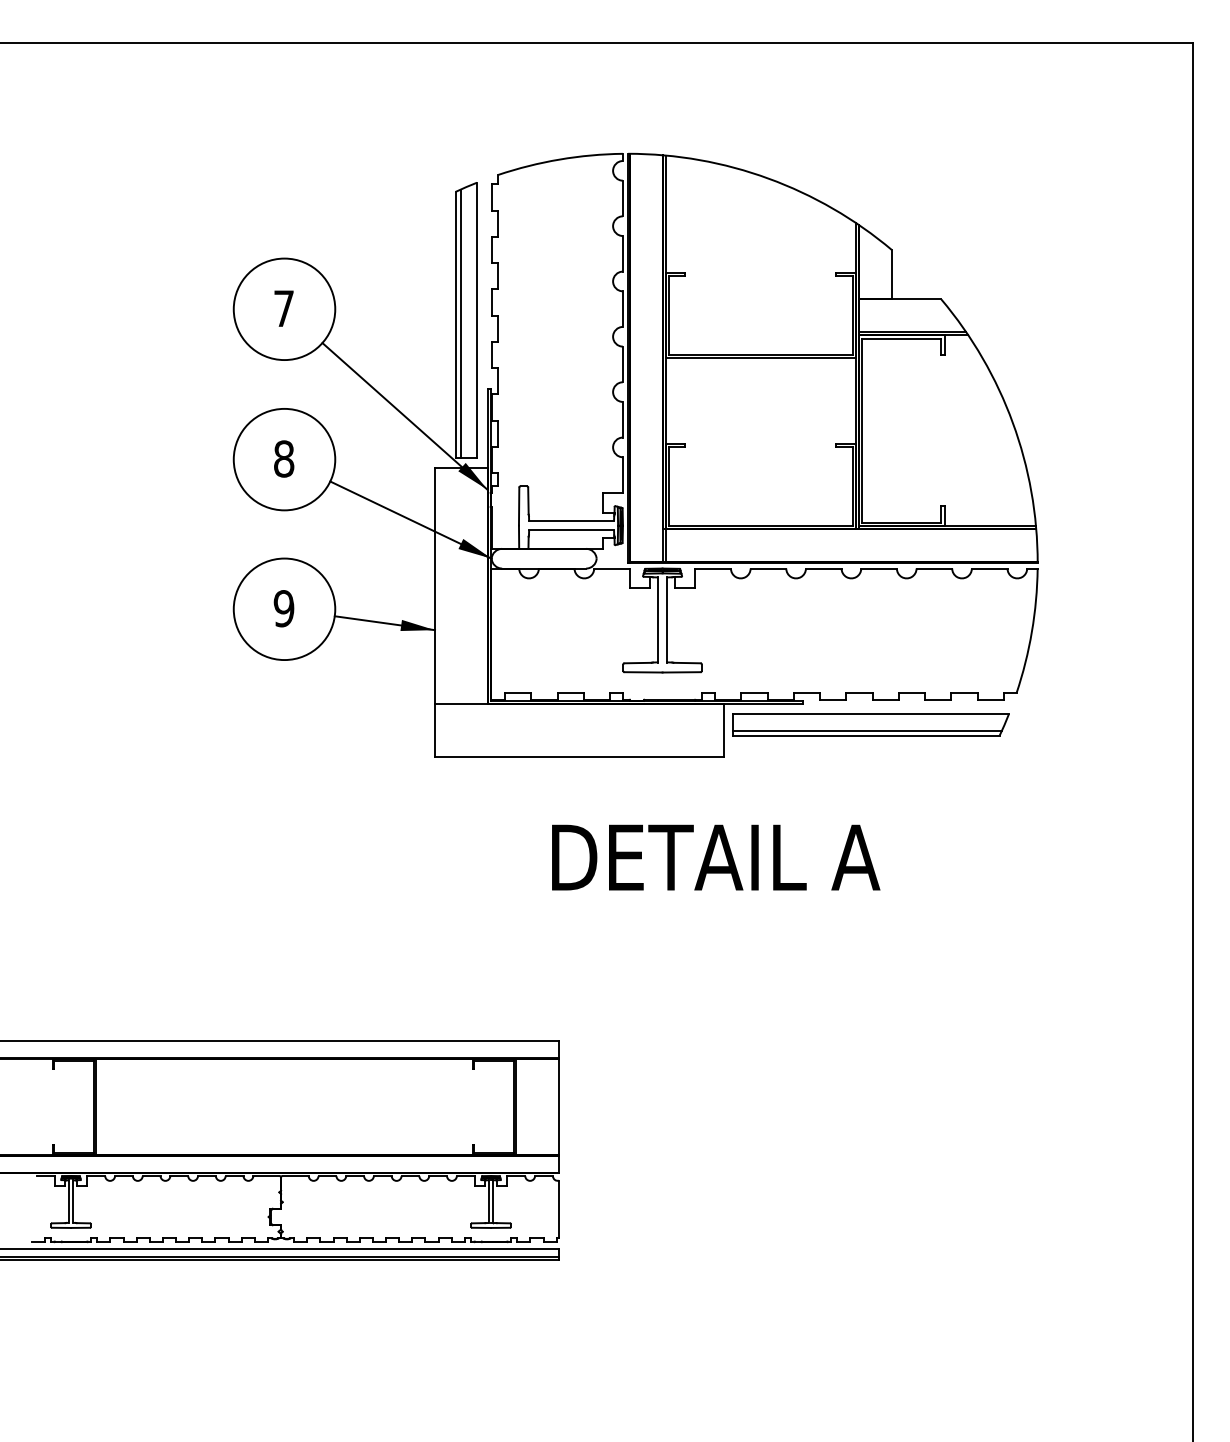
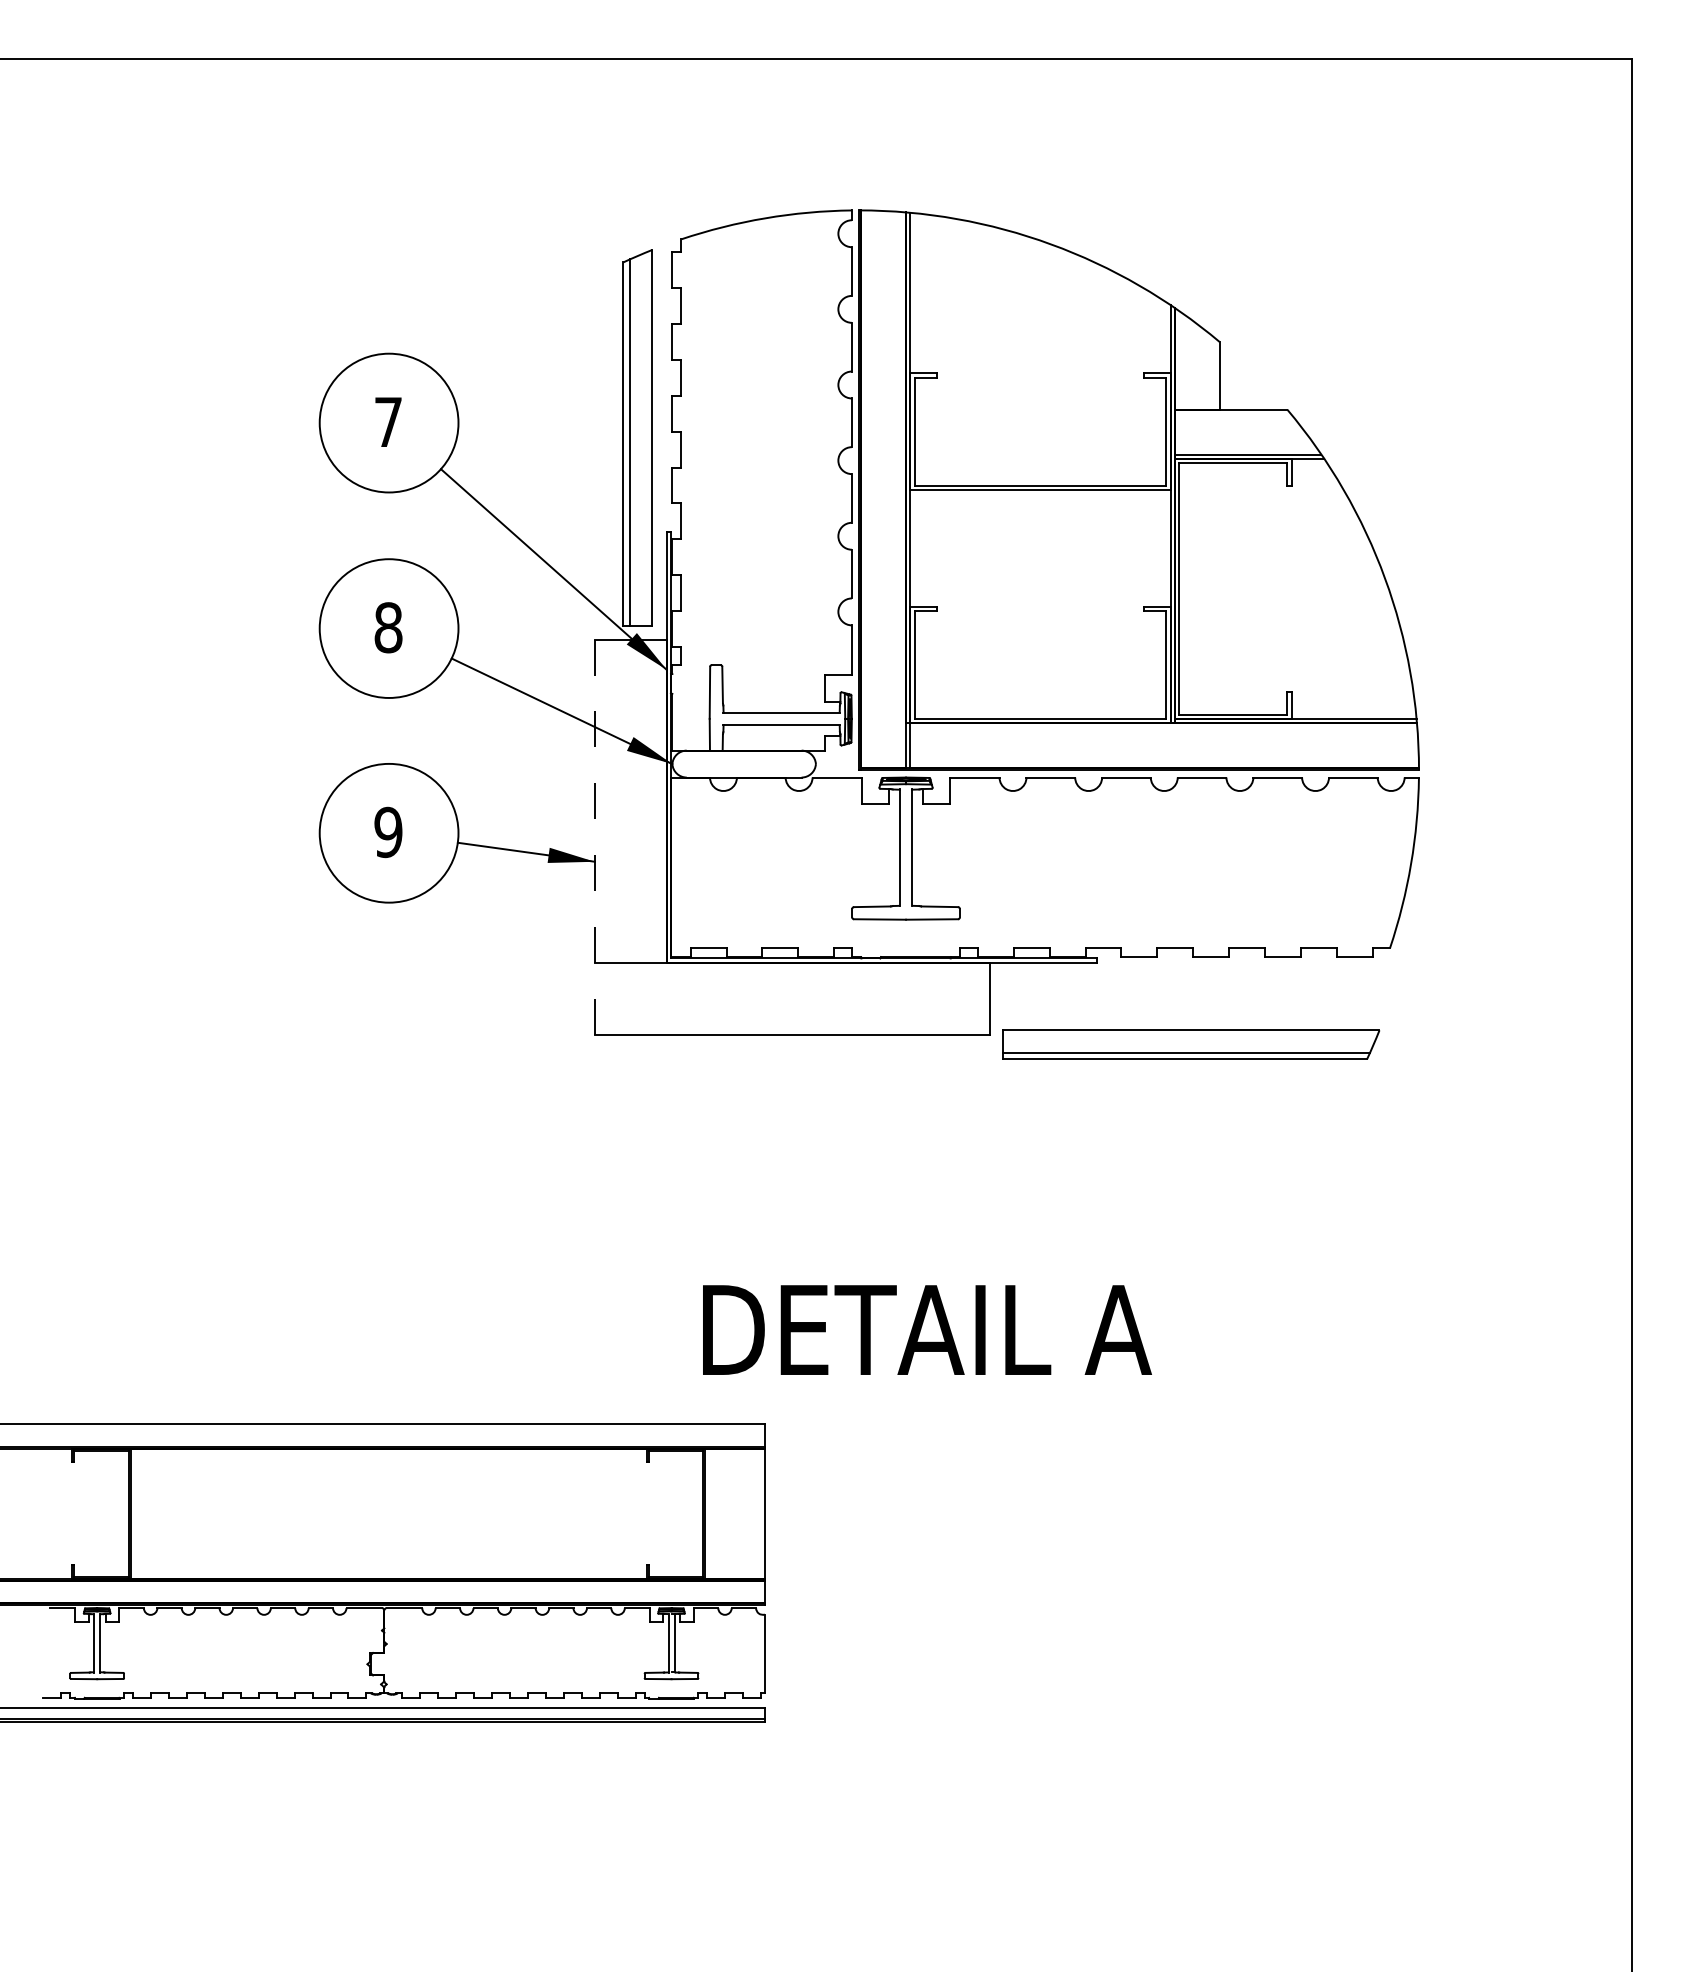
line: (435, 611) -> (595, 836), solid -> dashed
part: (870, 724) -> (1190, 1044), moved
text: (716, 857) -> (927, 1329), moved

